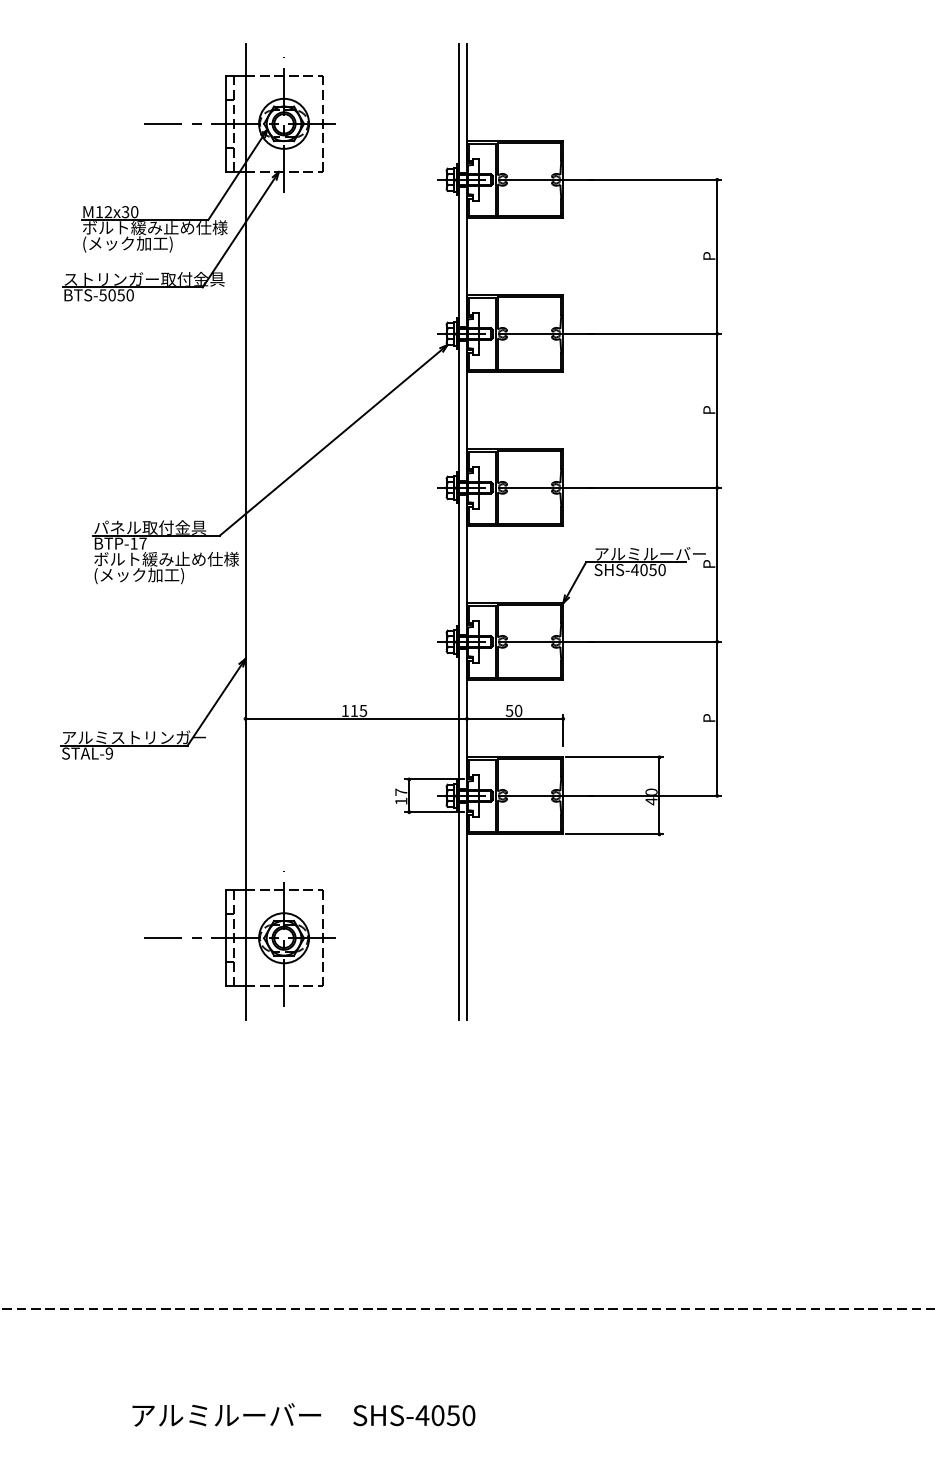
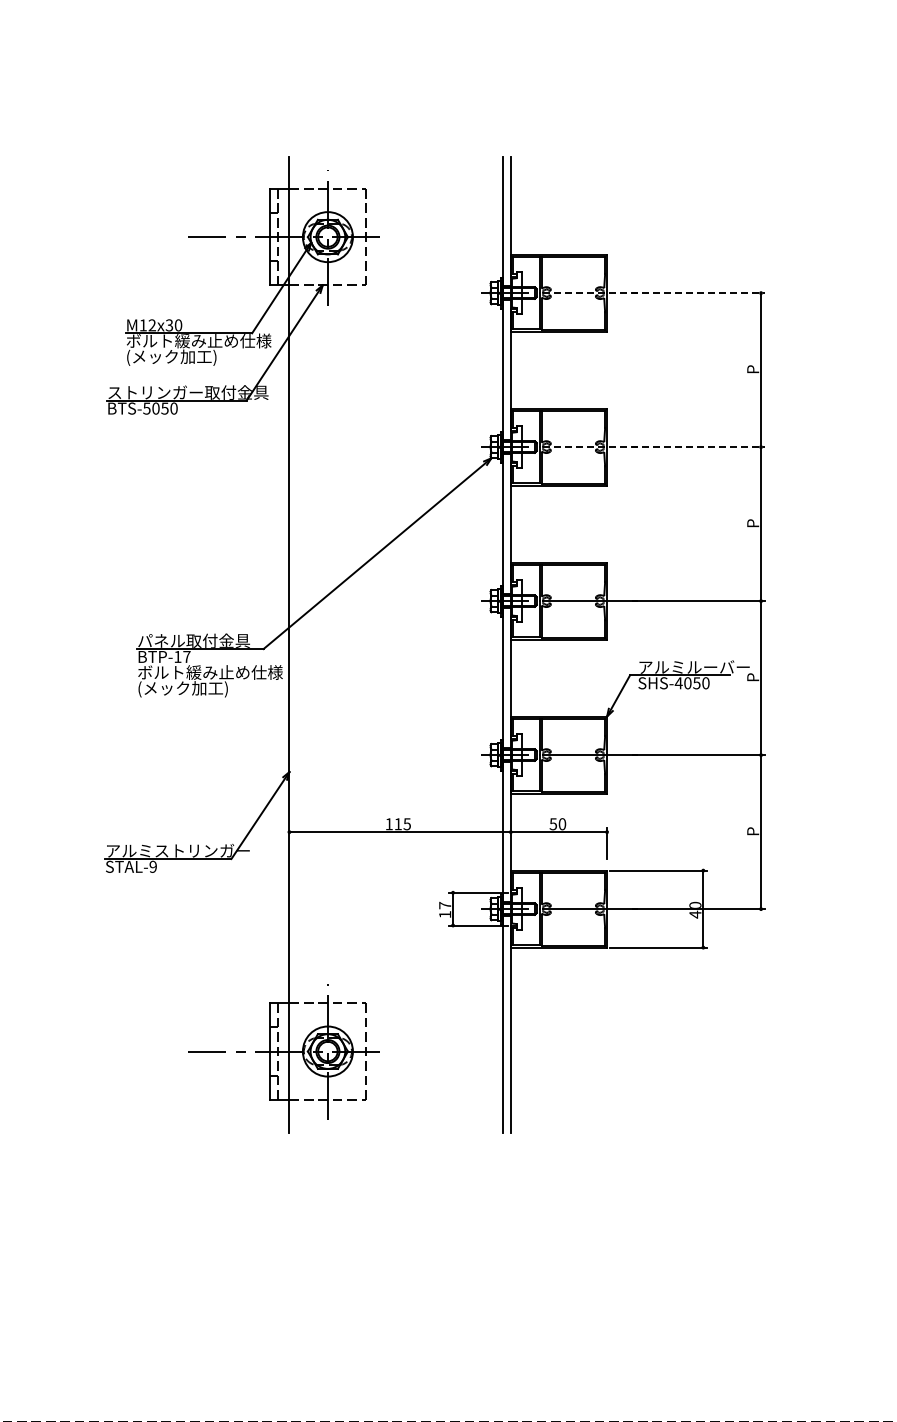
line: (610, 179) -> (654, 292), solid -> dashed
line: (610, 333) -> (654, 446), solid -> dashed

